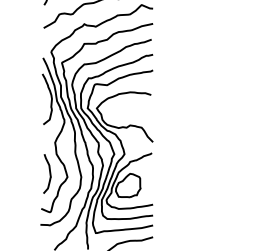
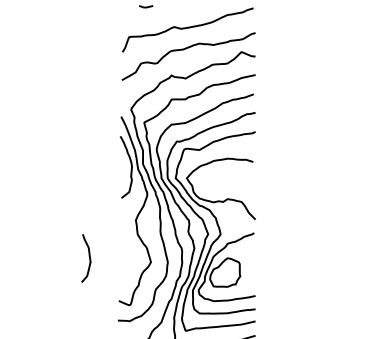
curve: (49, 174) -> (89, 258), moved

